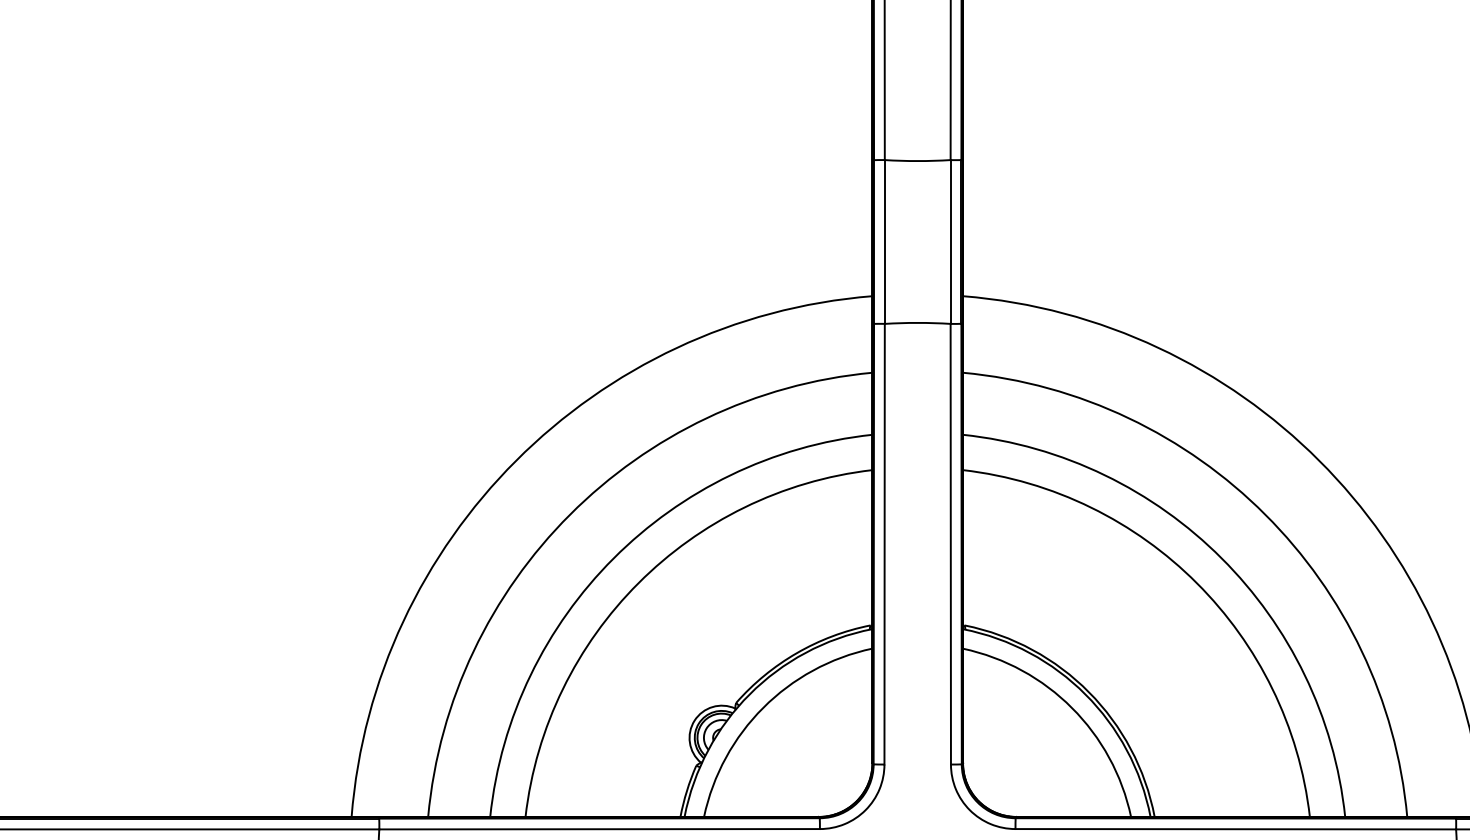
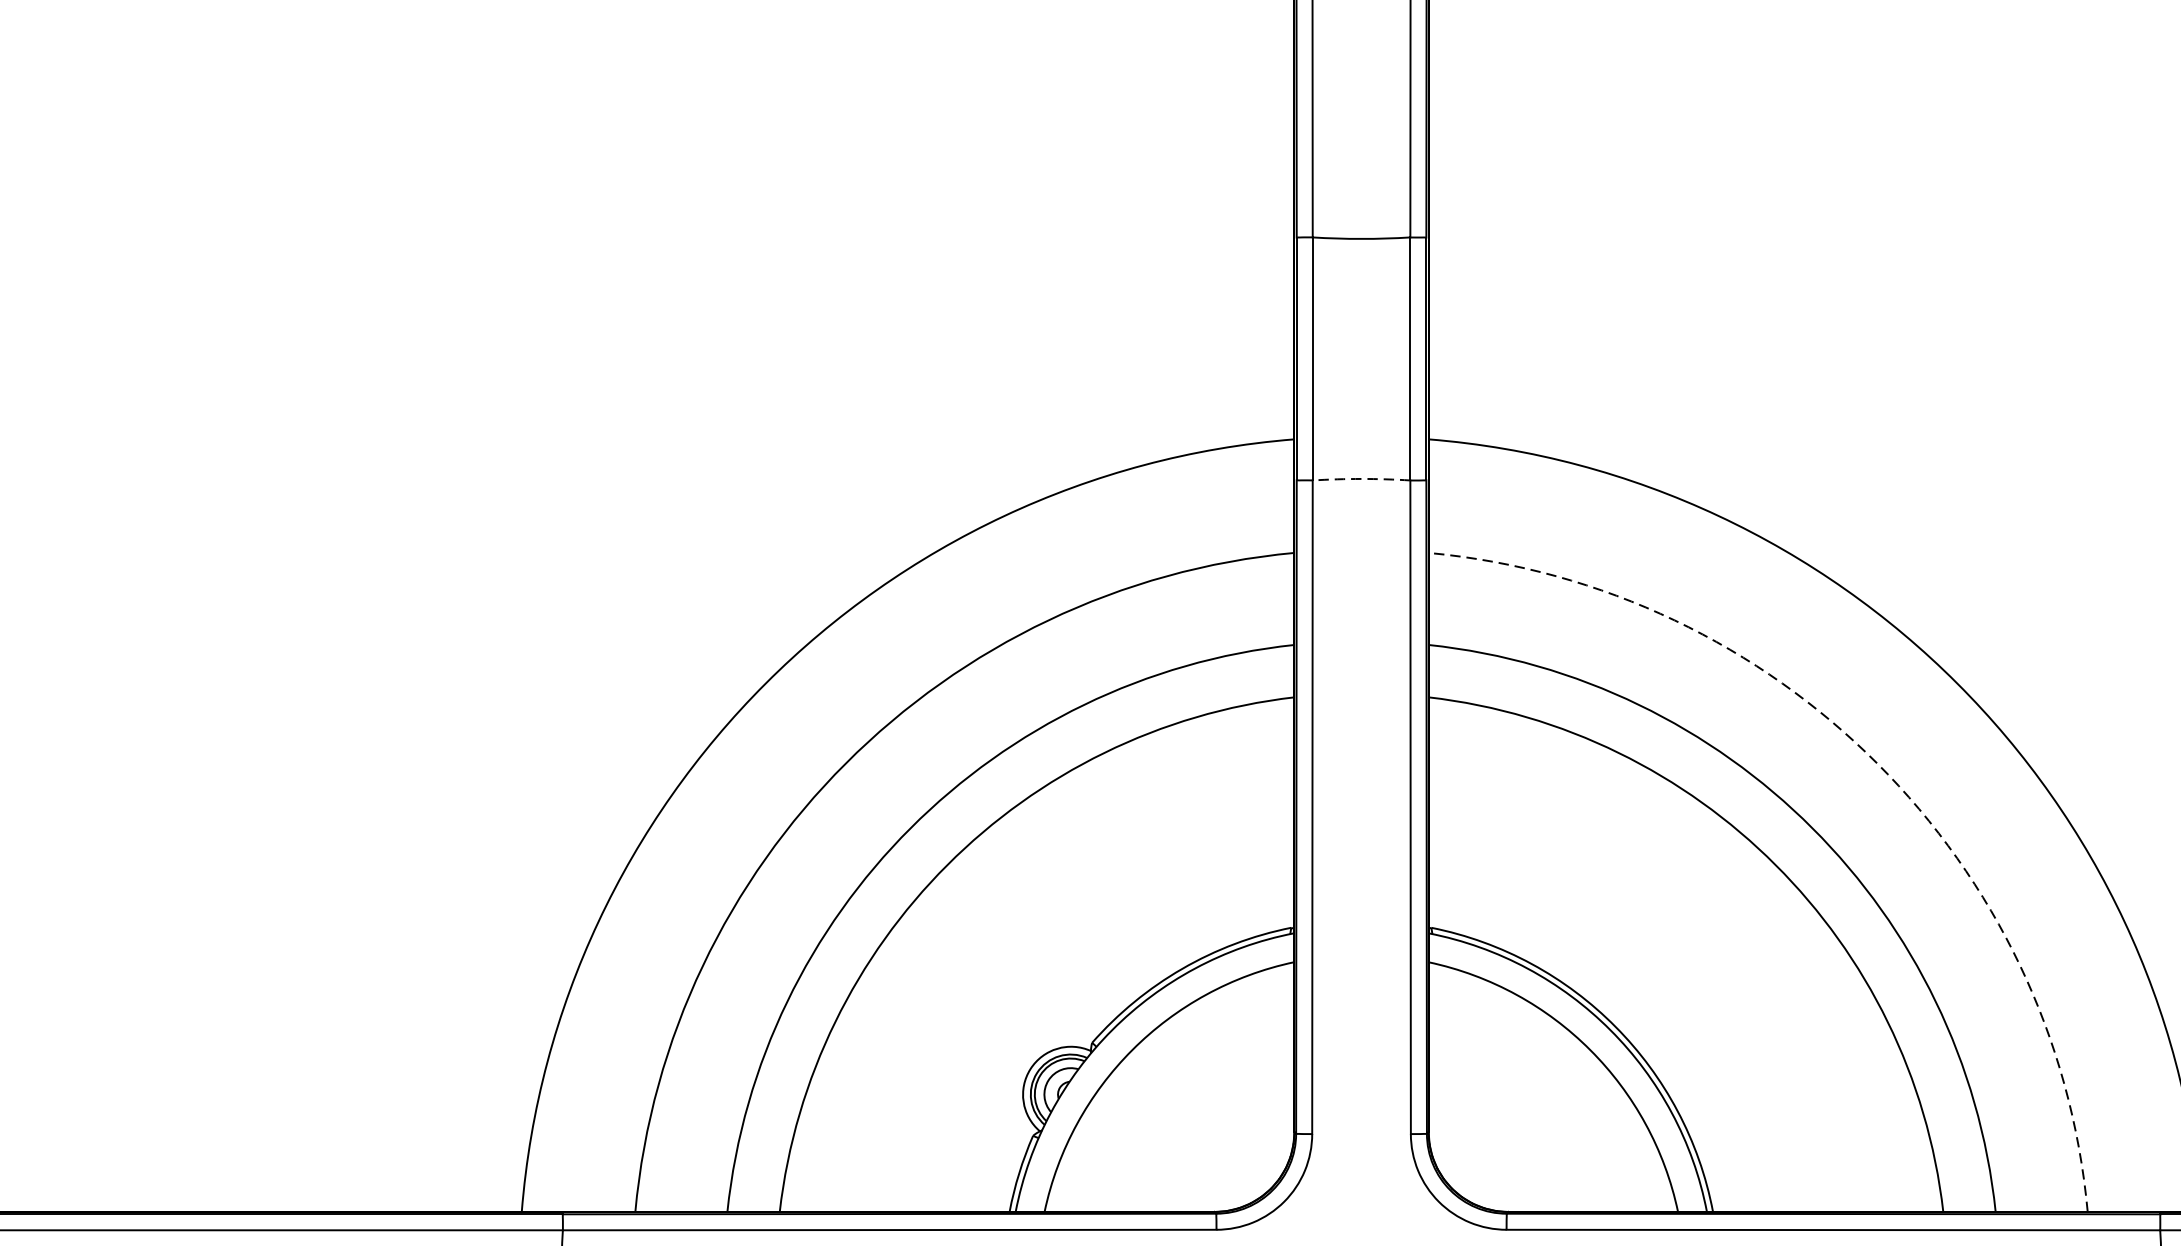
arc: (917, 322) -> (1361, 478), solid -> dashed
arc: (1265, 514) -> (1877, 763), solid -> dashed

